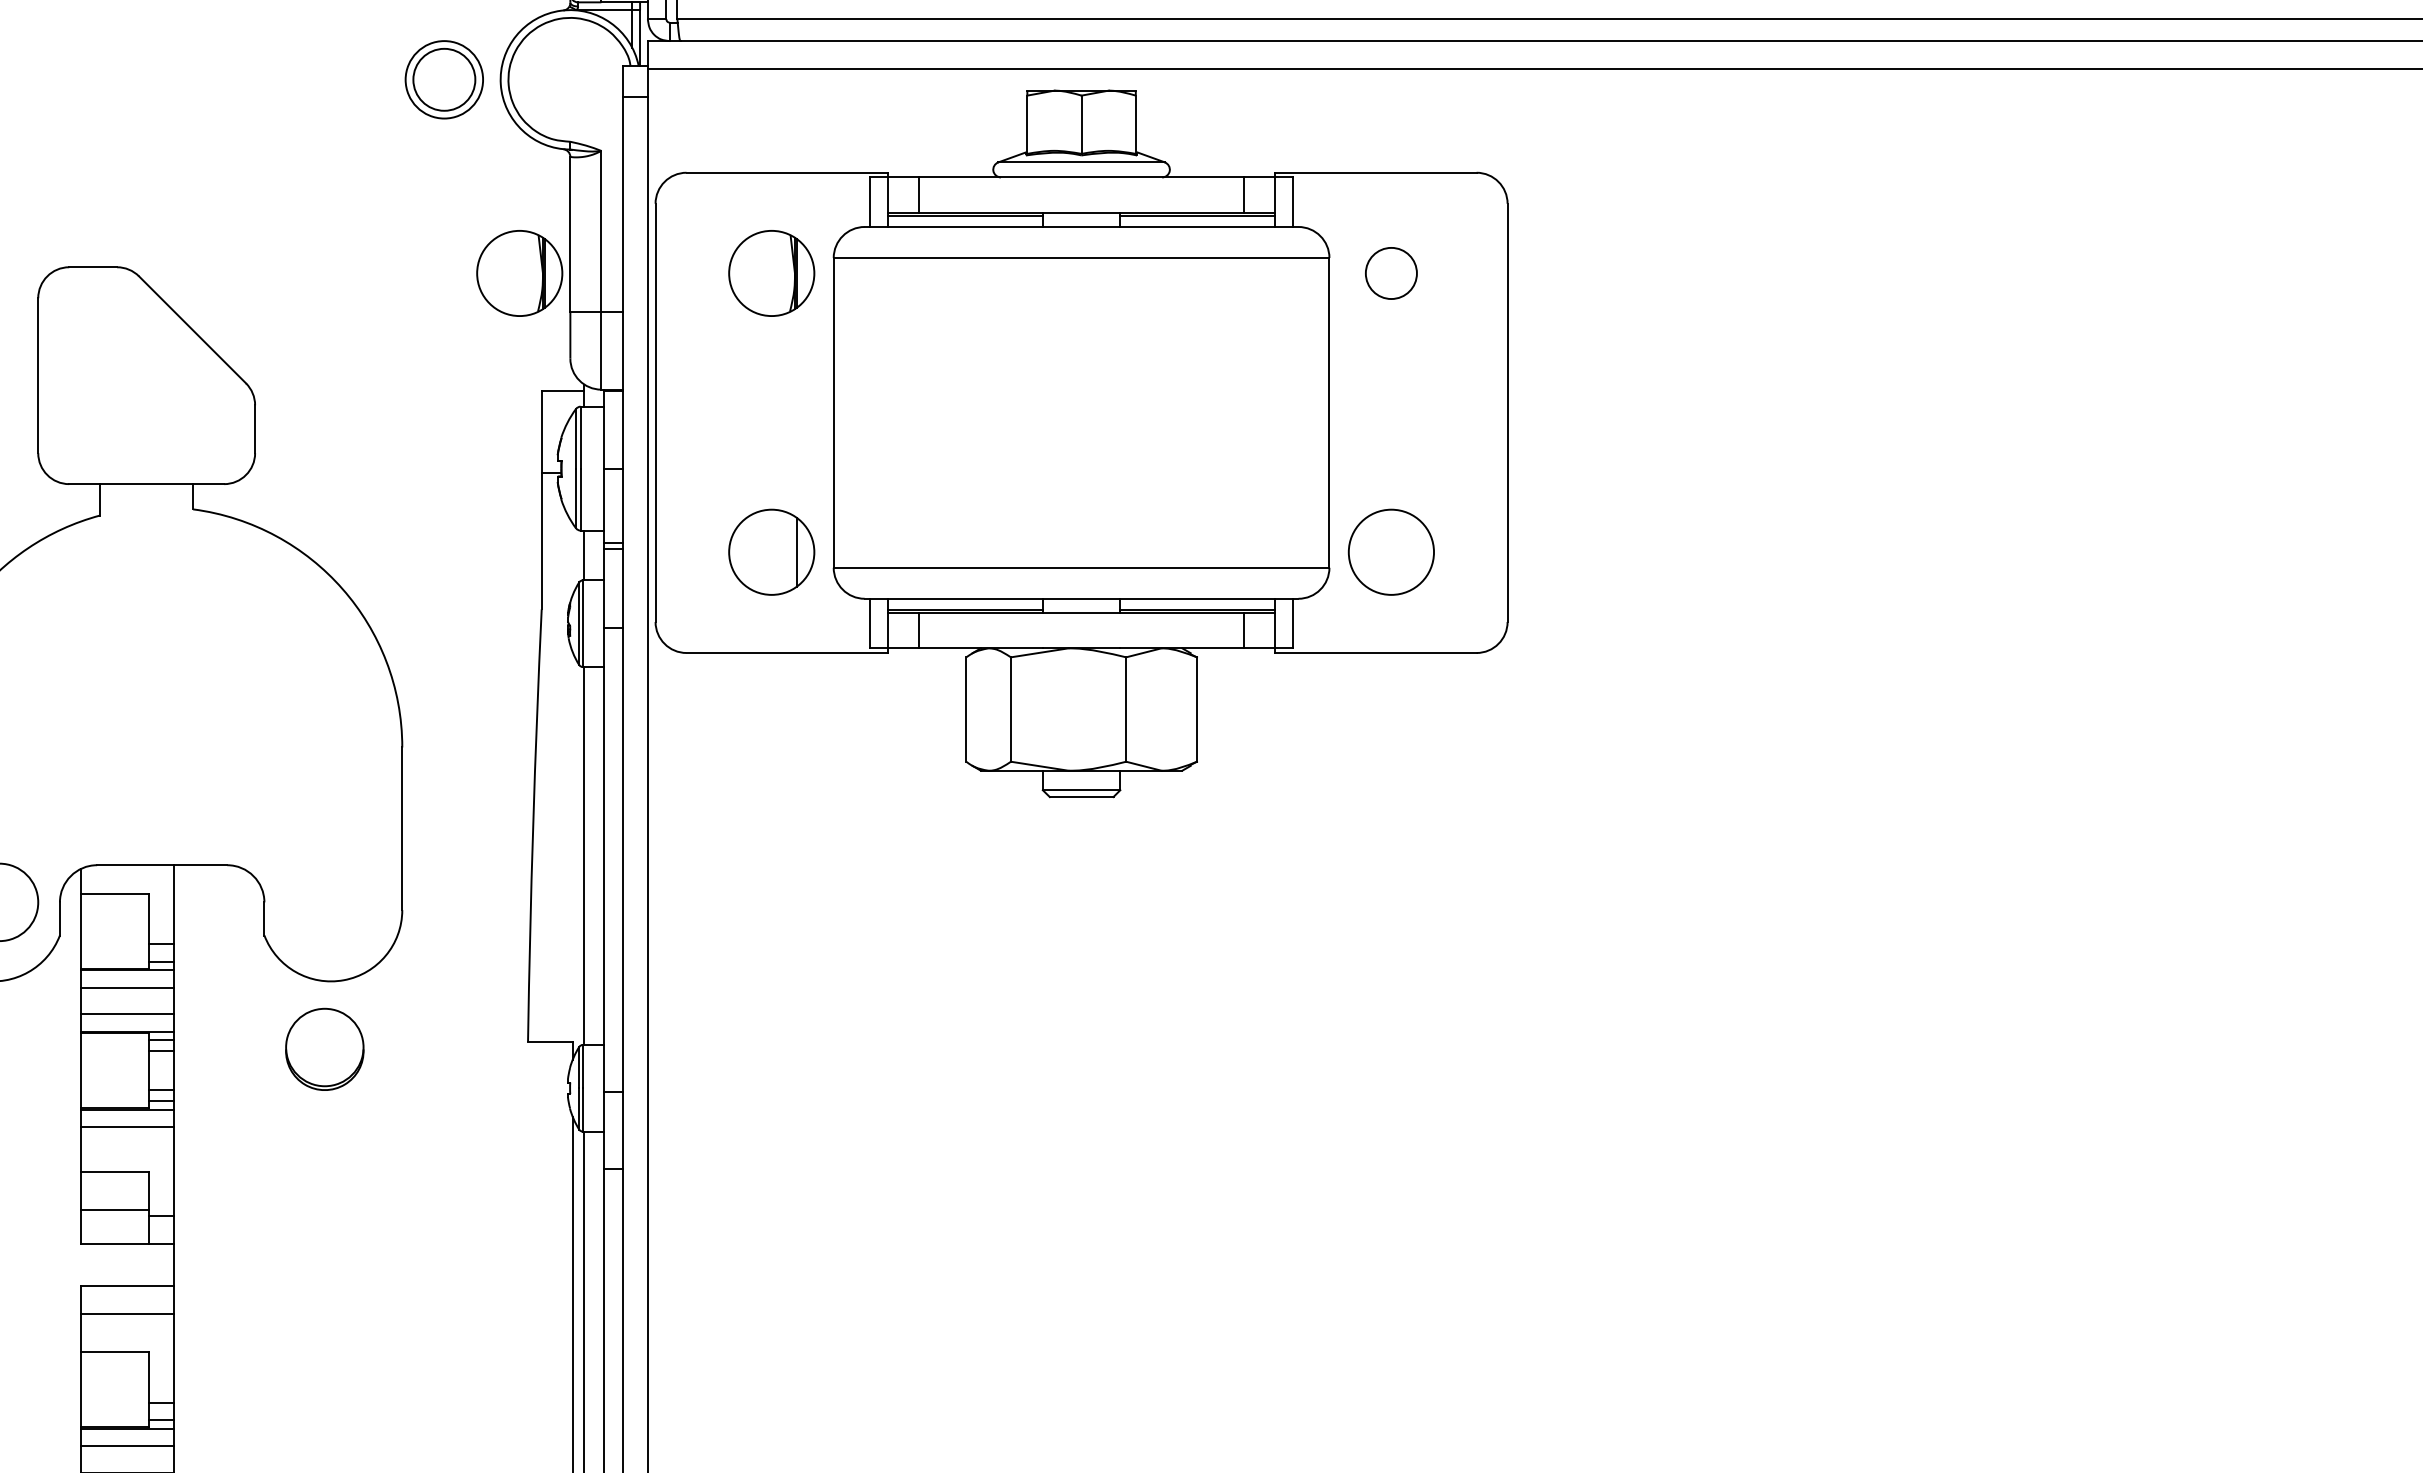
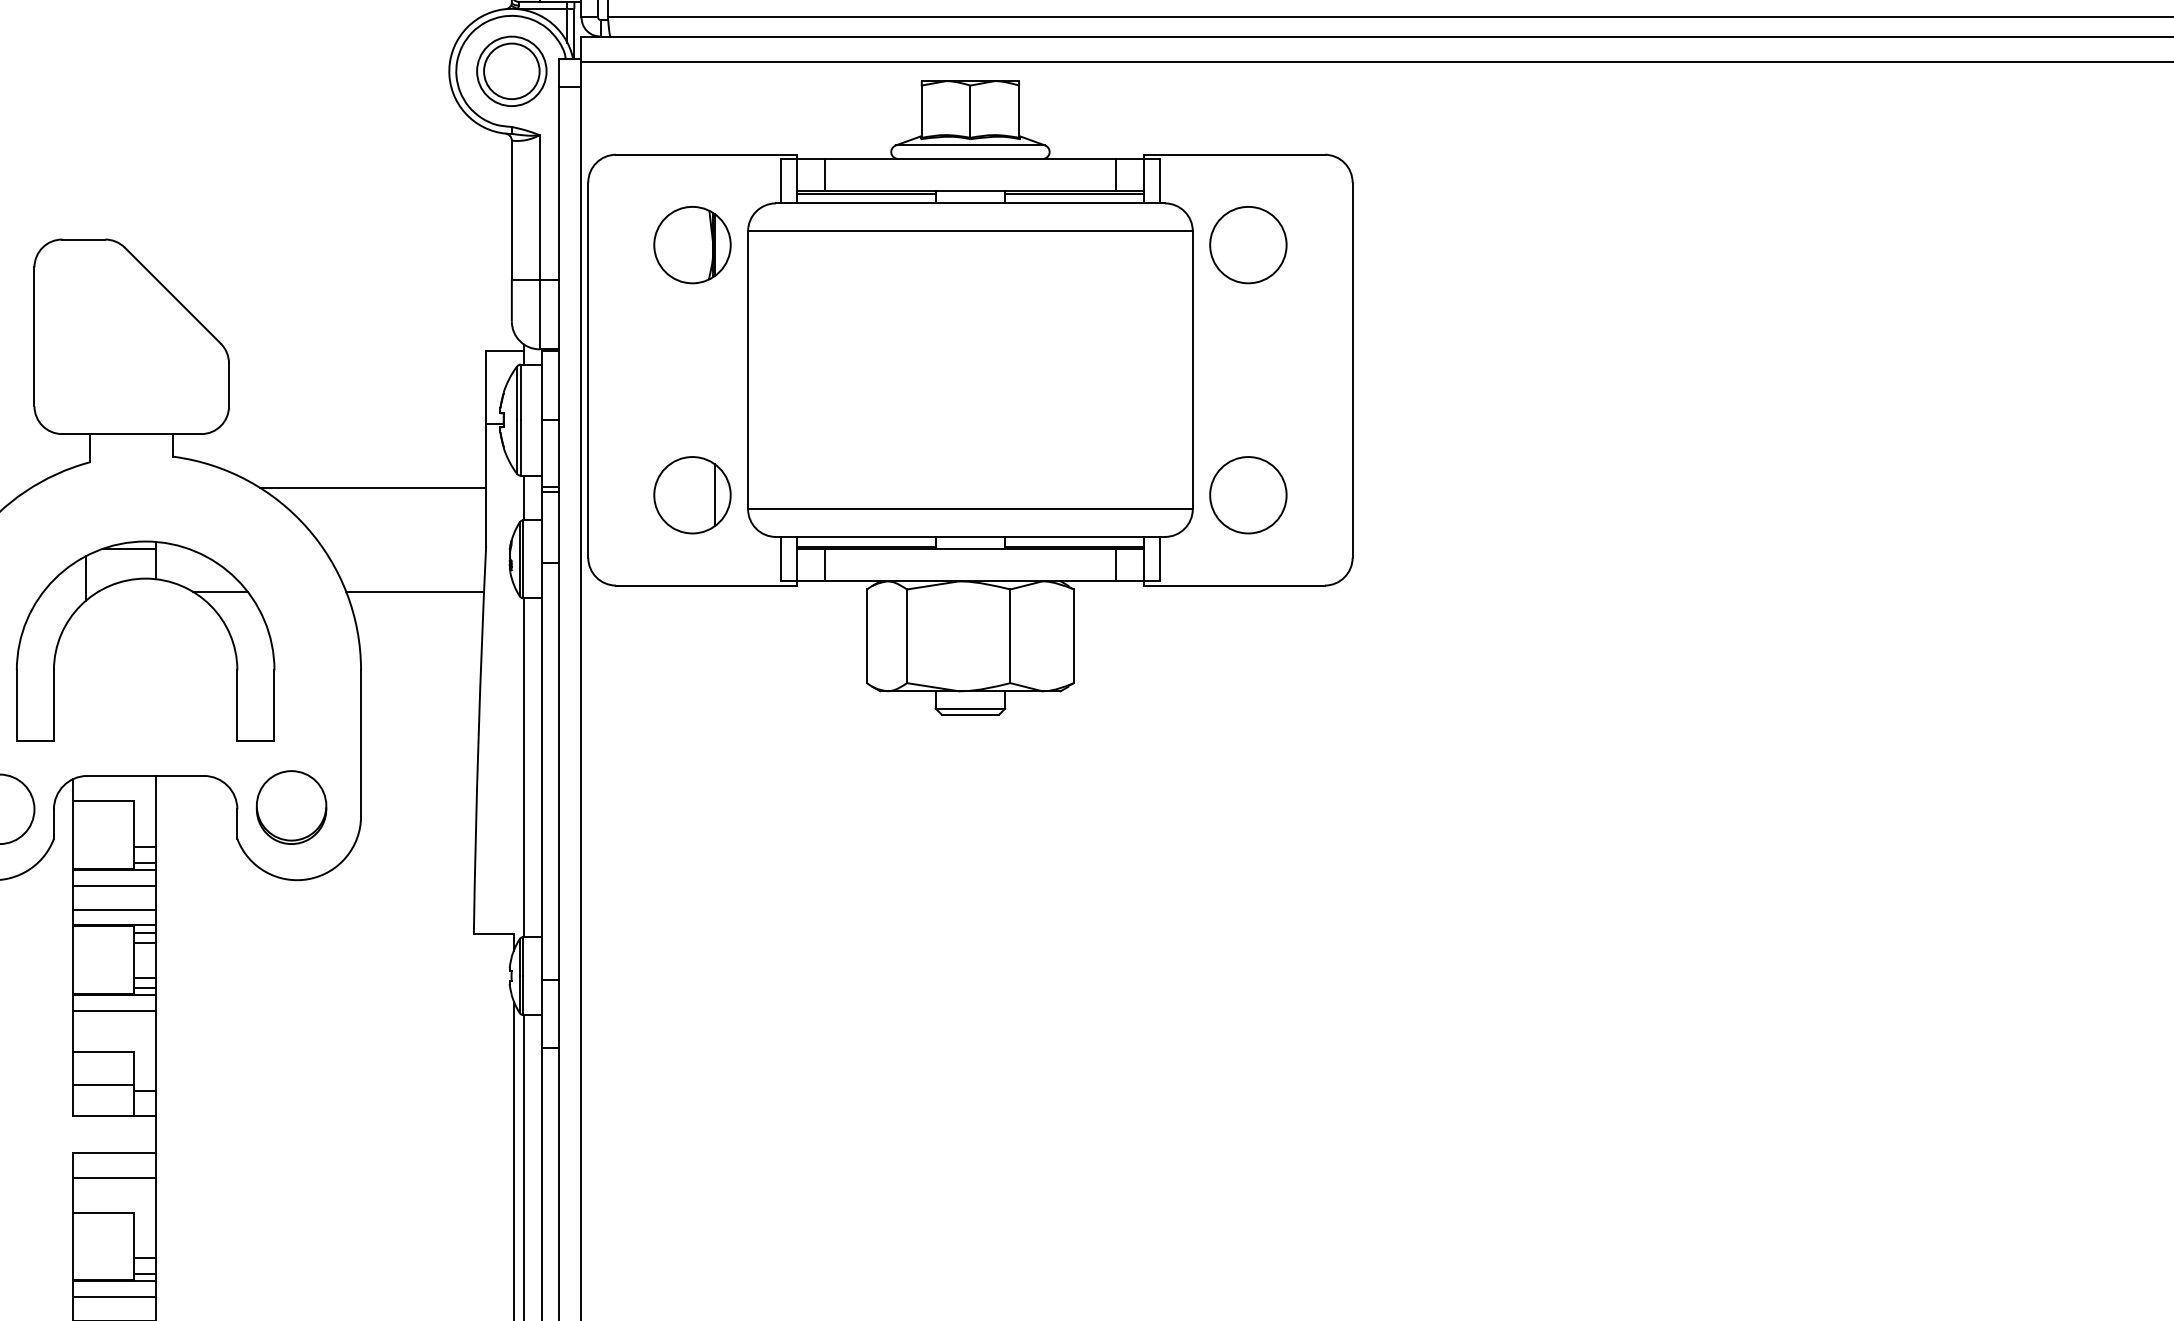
part: (443, 79) -> (511, 71), moved
part: (519, 273) -> (466, 245), removed
circle: (1391, 273) -> (1248, 245), size x1.67
line: (415, 543) -> (372, 487), added
part: (161, 646) -> (145, 579), added
line: (462, 659) -> (415, 591), added
part: (324, 1048) -> (291, 806), moved

